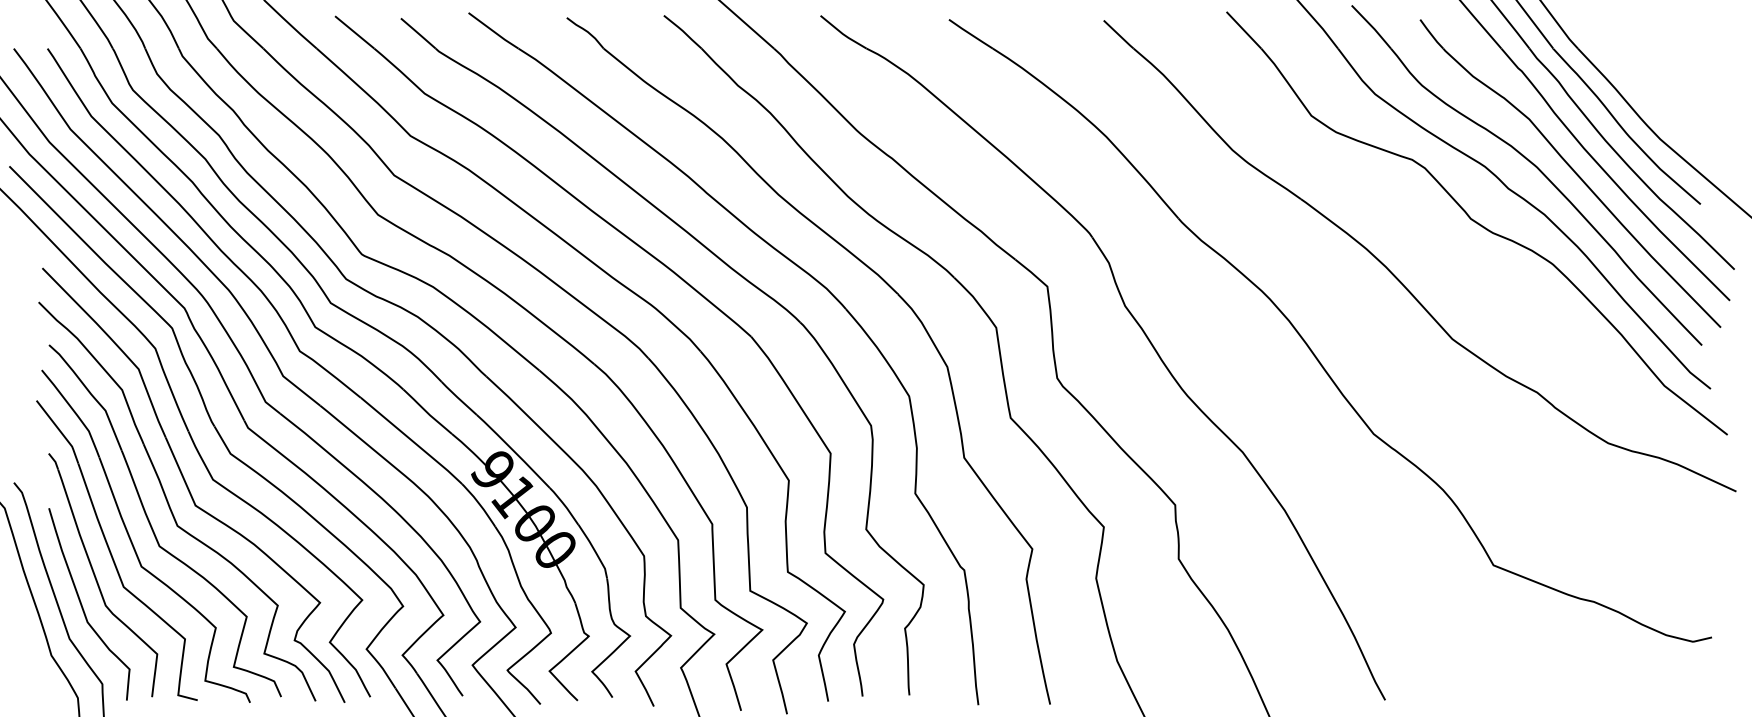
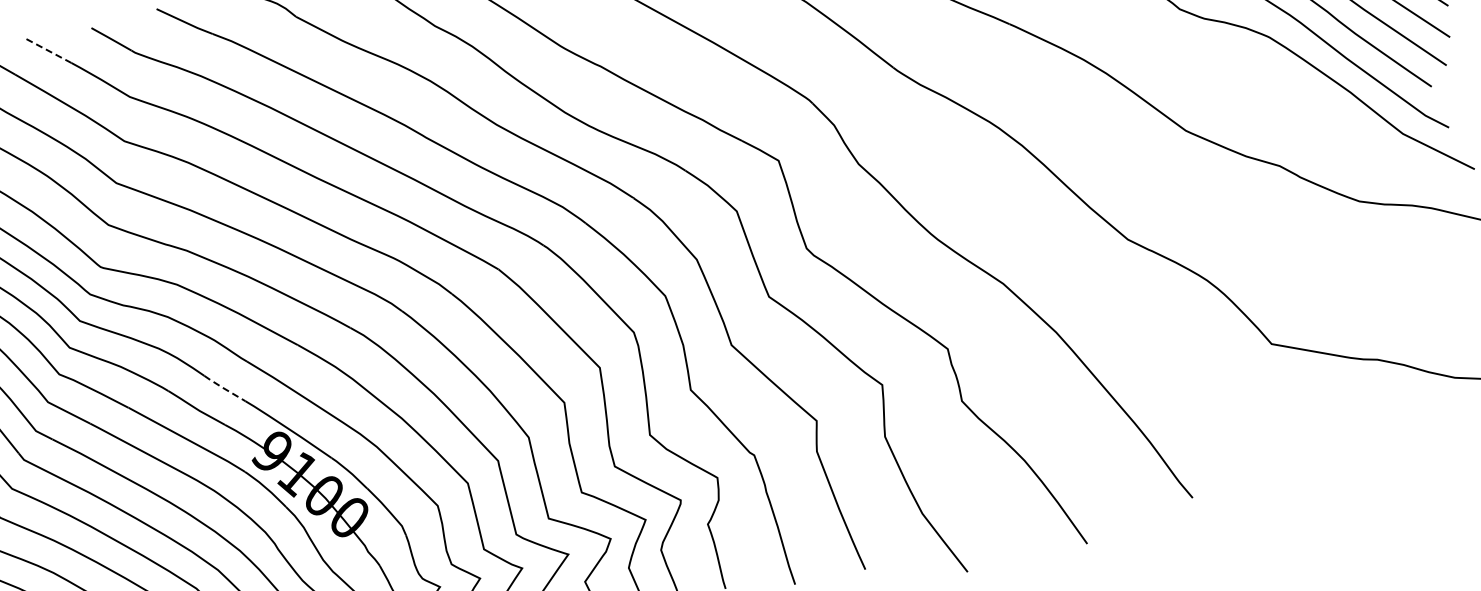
line: (355, 32) -> (49, 50), solid -> dashed
line: (458, 397) -> (224, 387), solid -> dashed

